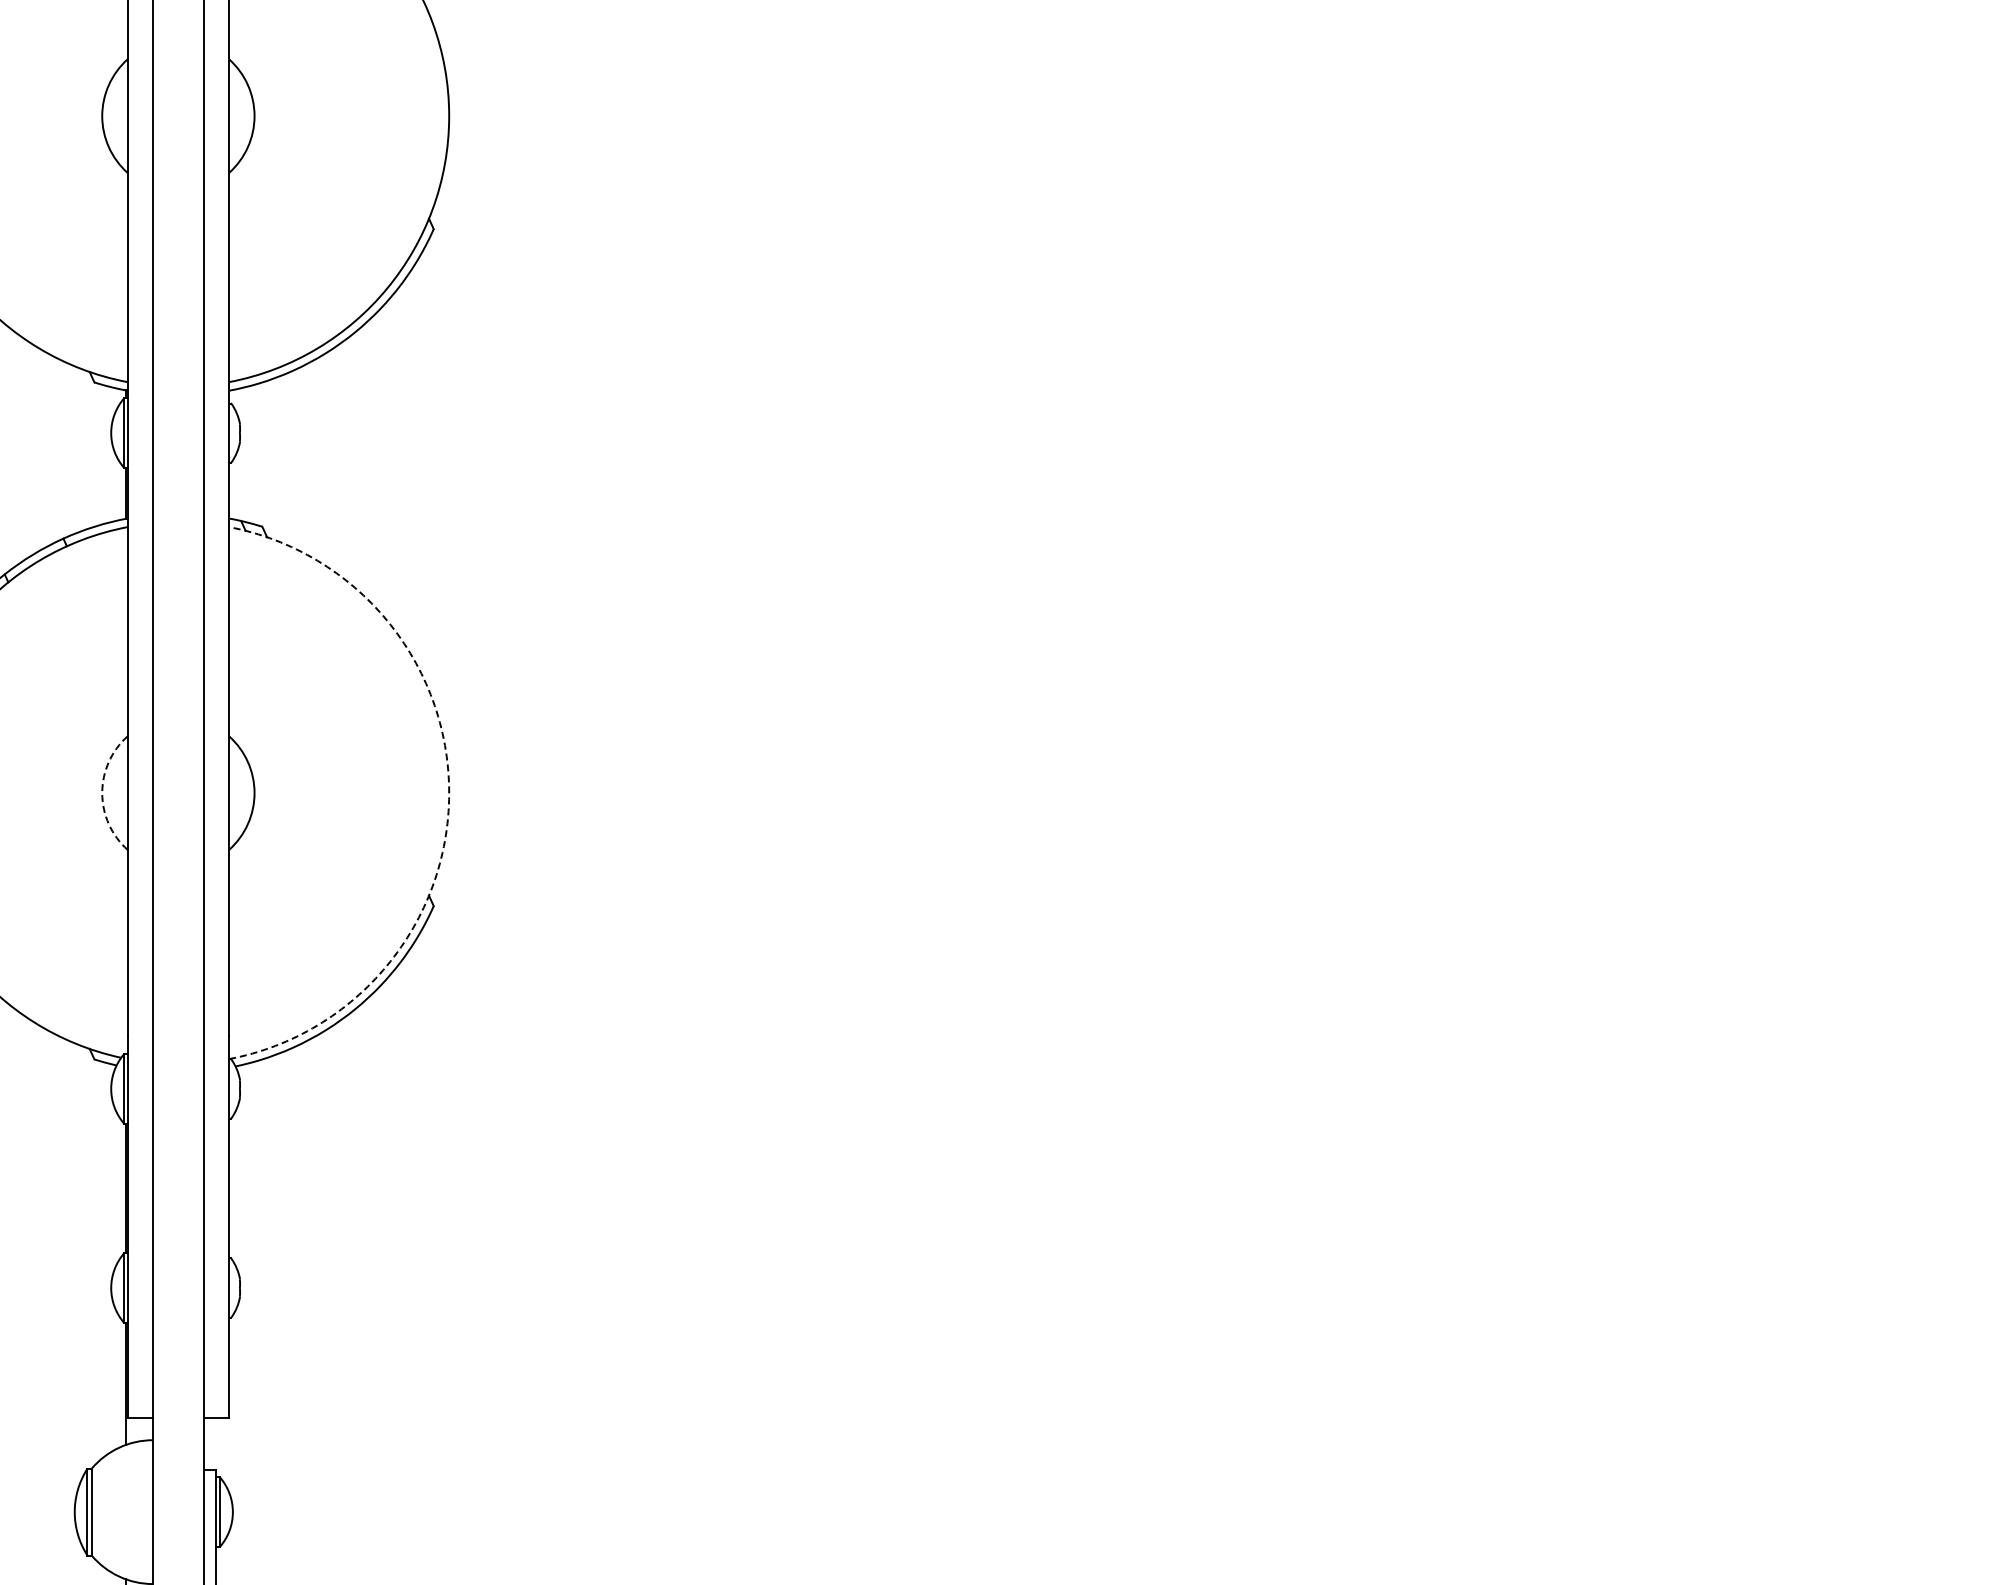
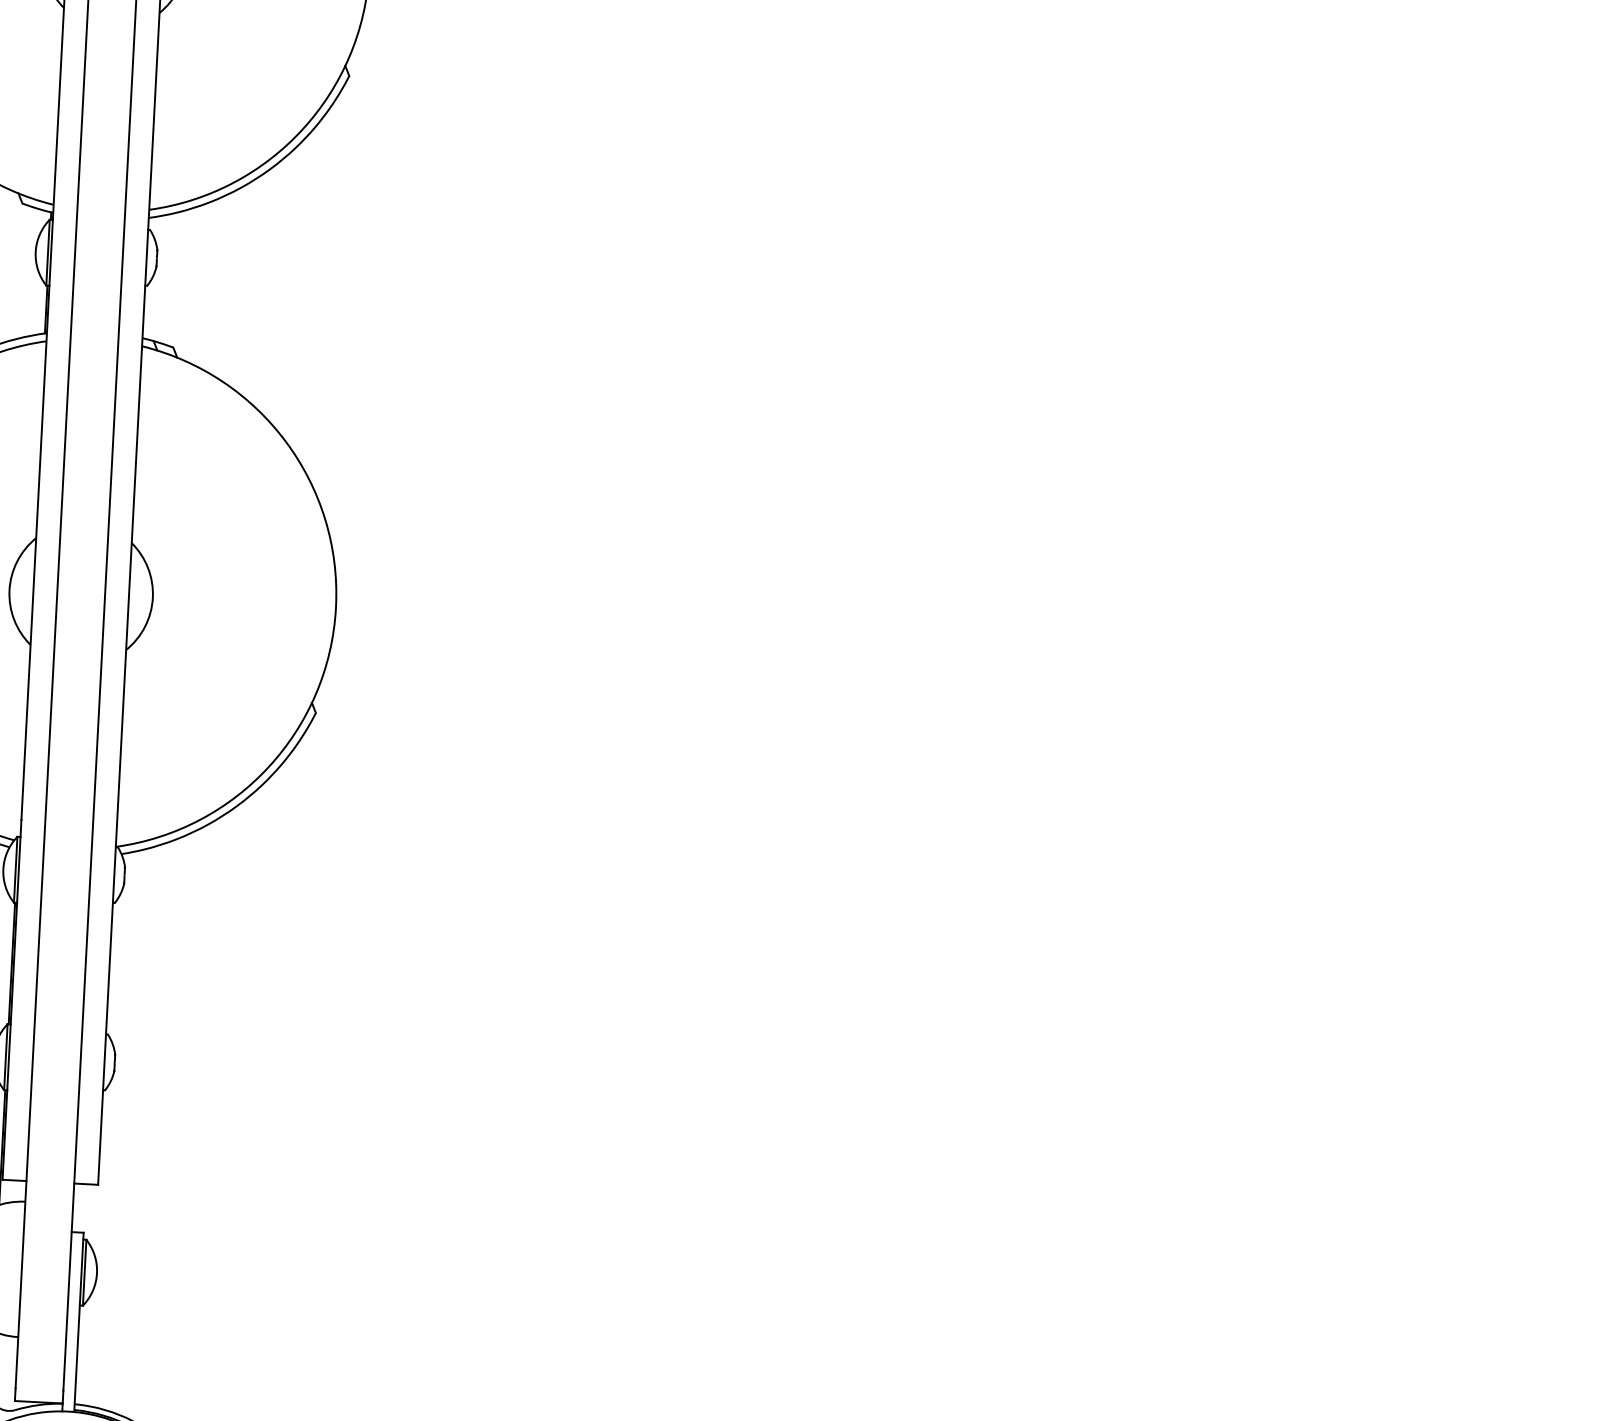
arc: (102, 793) -> (9, 590), dashed -> solid
arc: (449, 793) -> (336, 607), dashed -> solid

